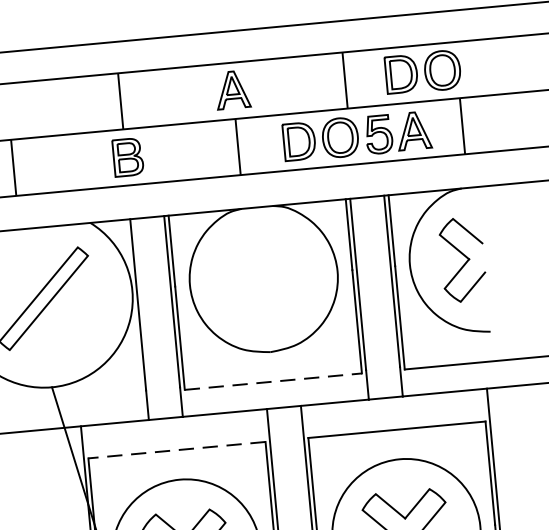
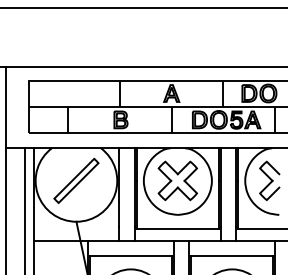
part: (262, 277) -> (177, 180), added
line: (272, 381) -> (177, 228), dashed -> solid
line: (176, 449) -> (130, 255), dashed -> solid

